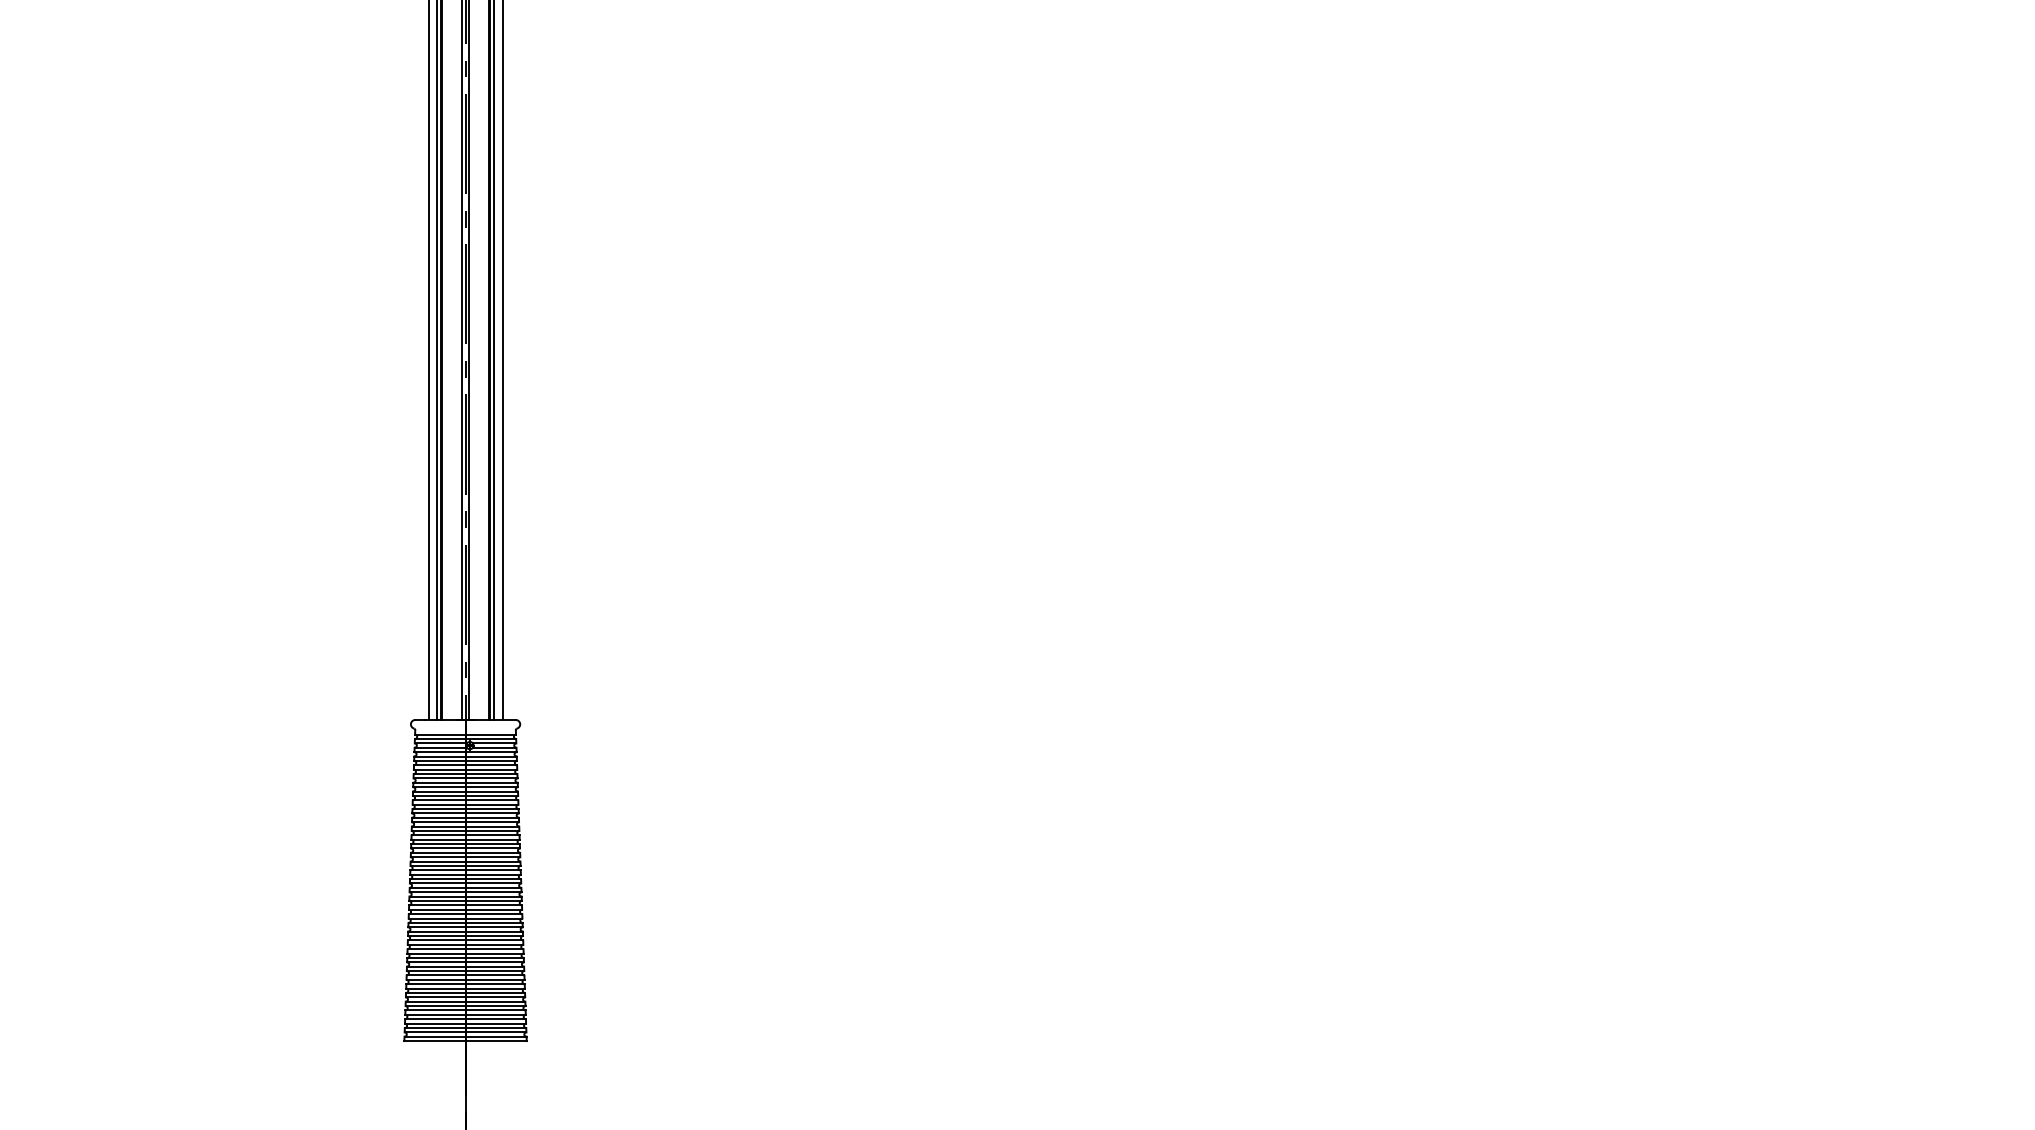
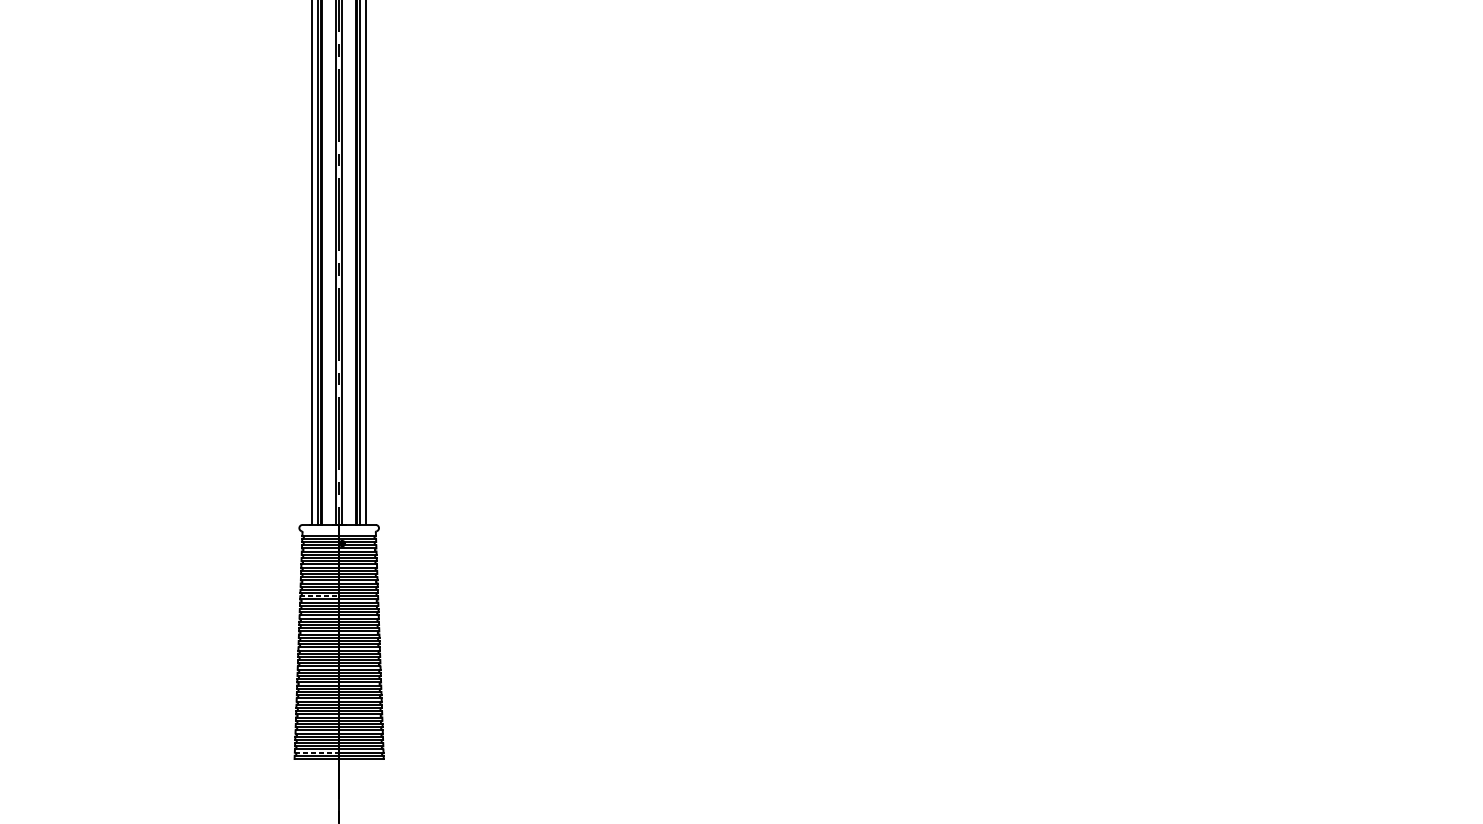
line: (438, 817) -> (319, 596), solid -> dashed
line: (435, 1032) -> (317, 752), solid -> dashed

